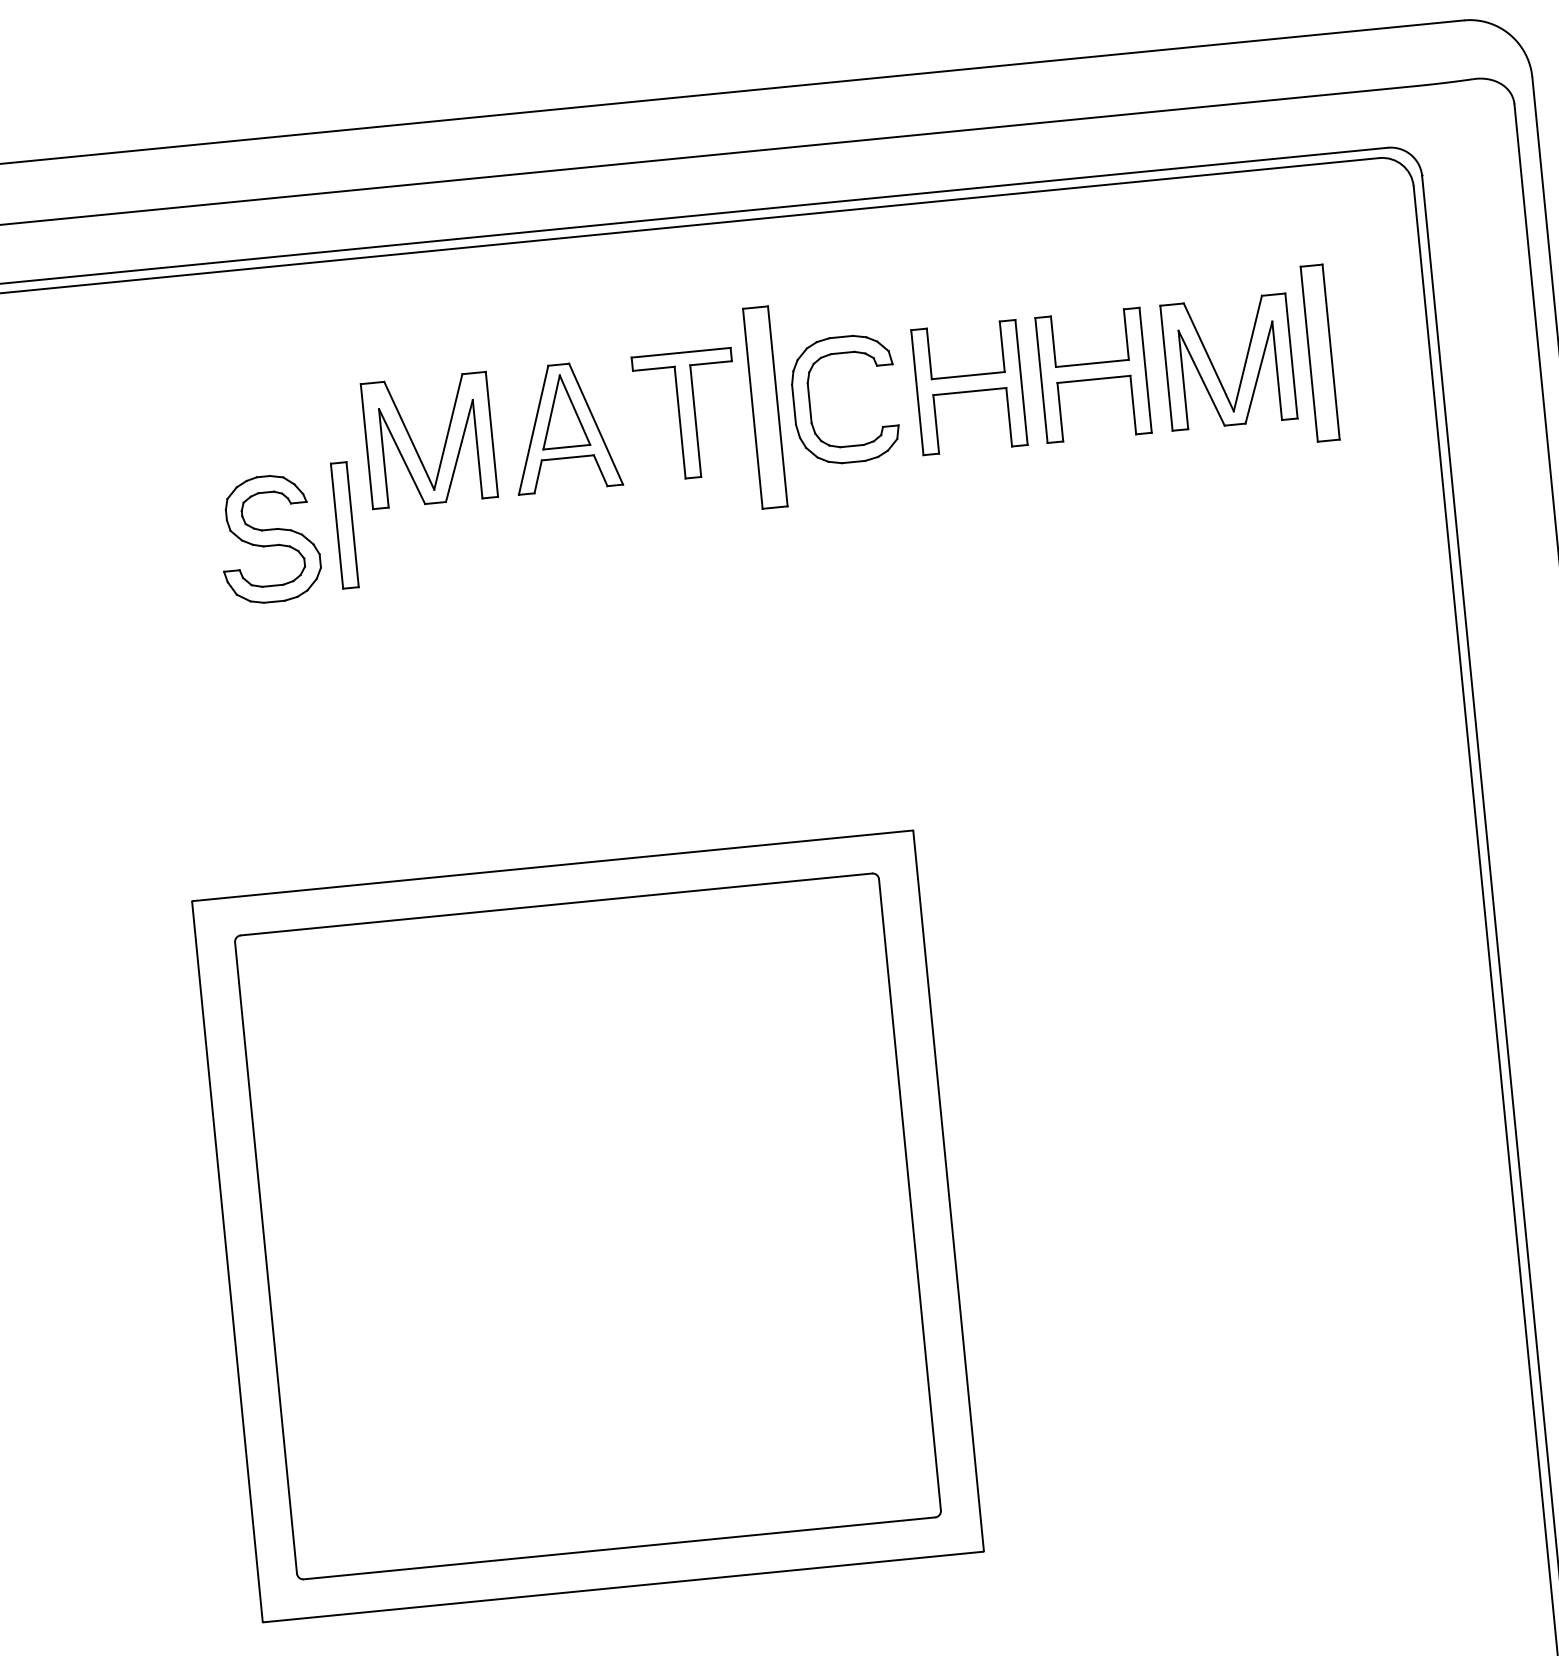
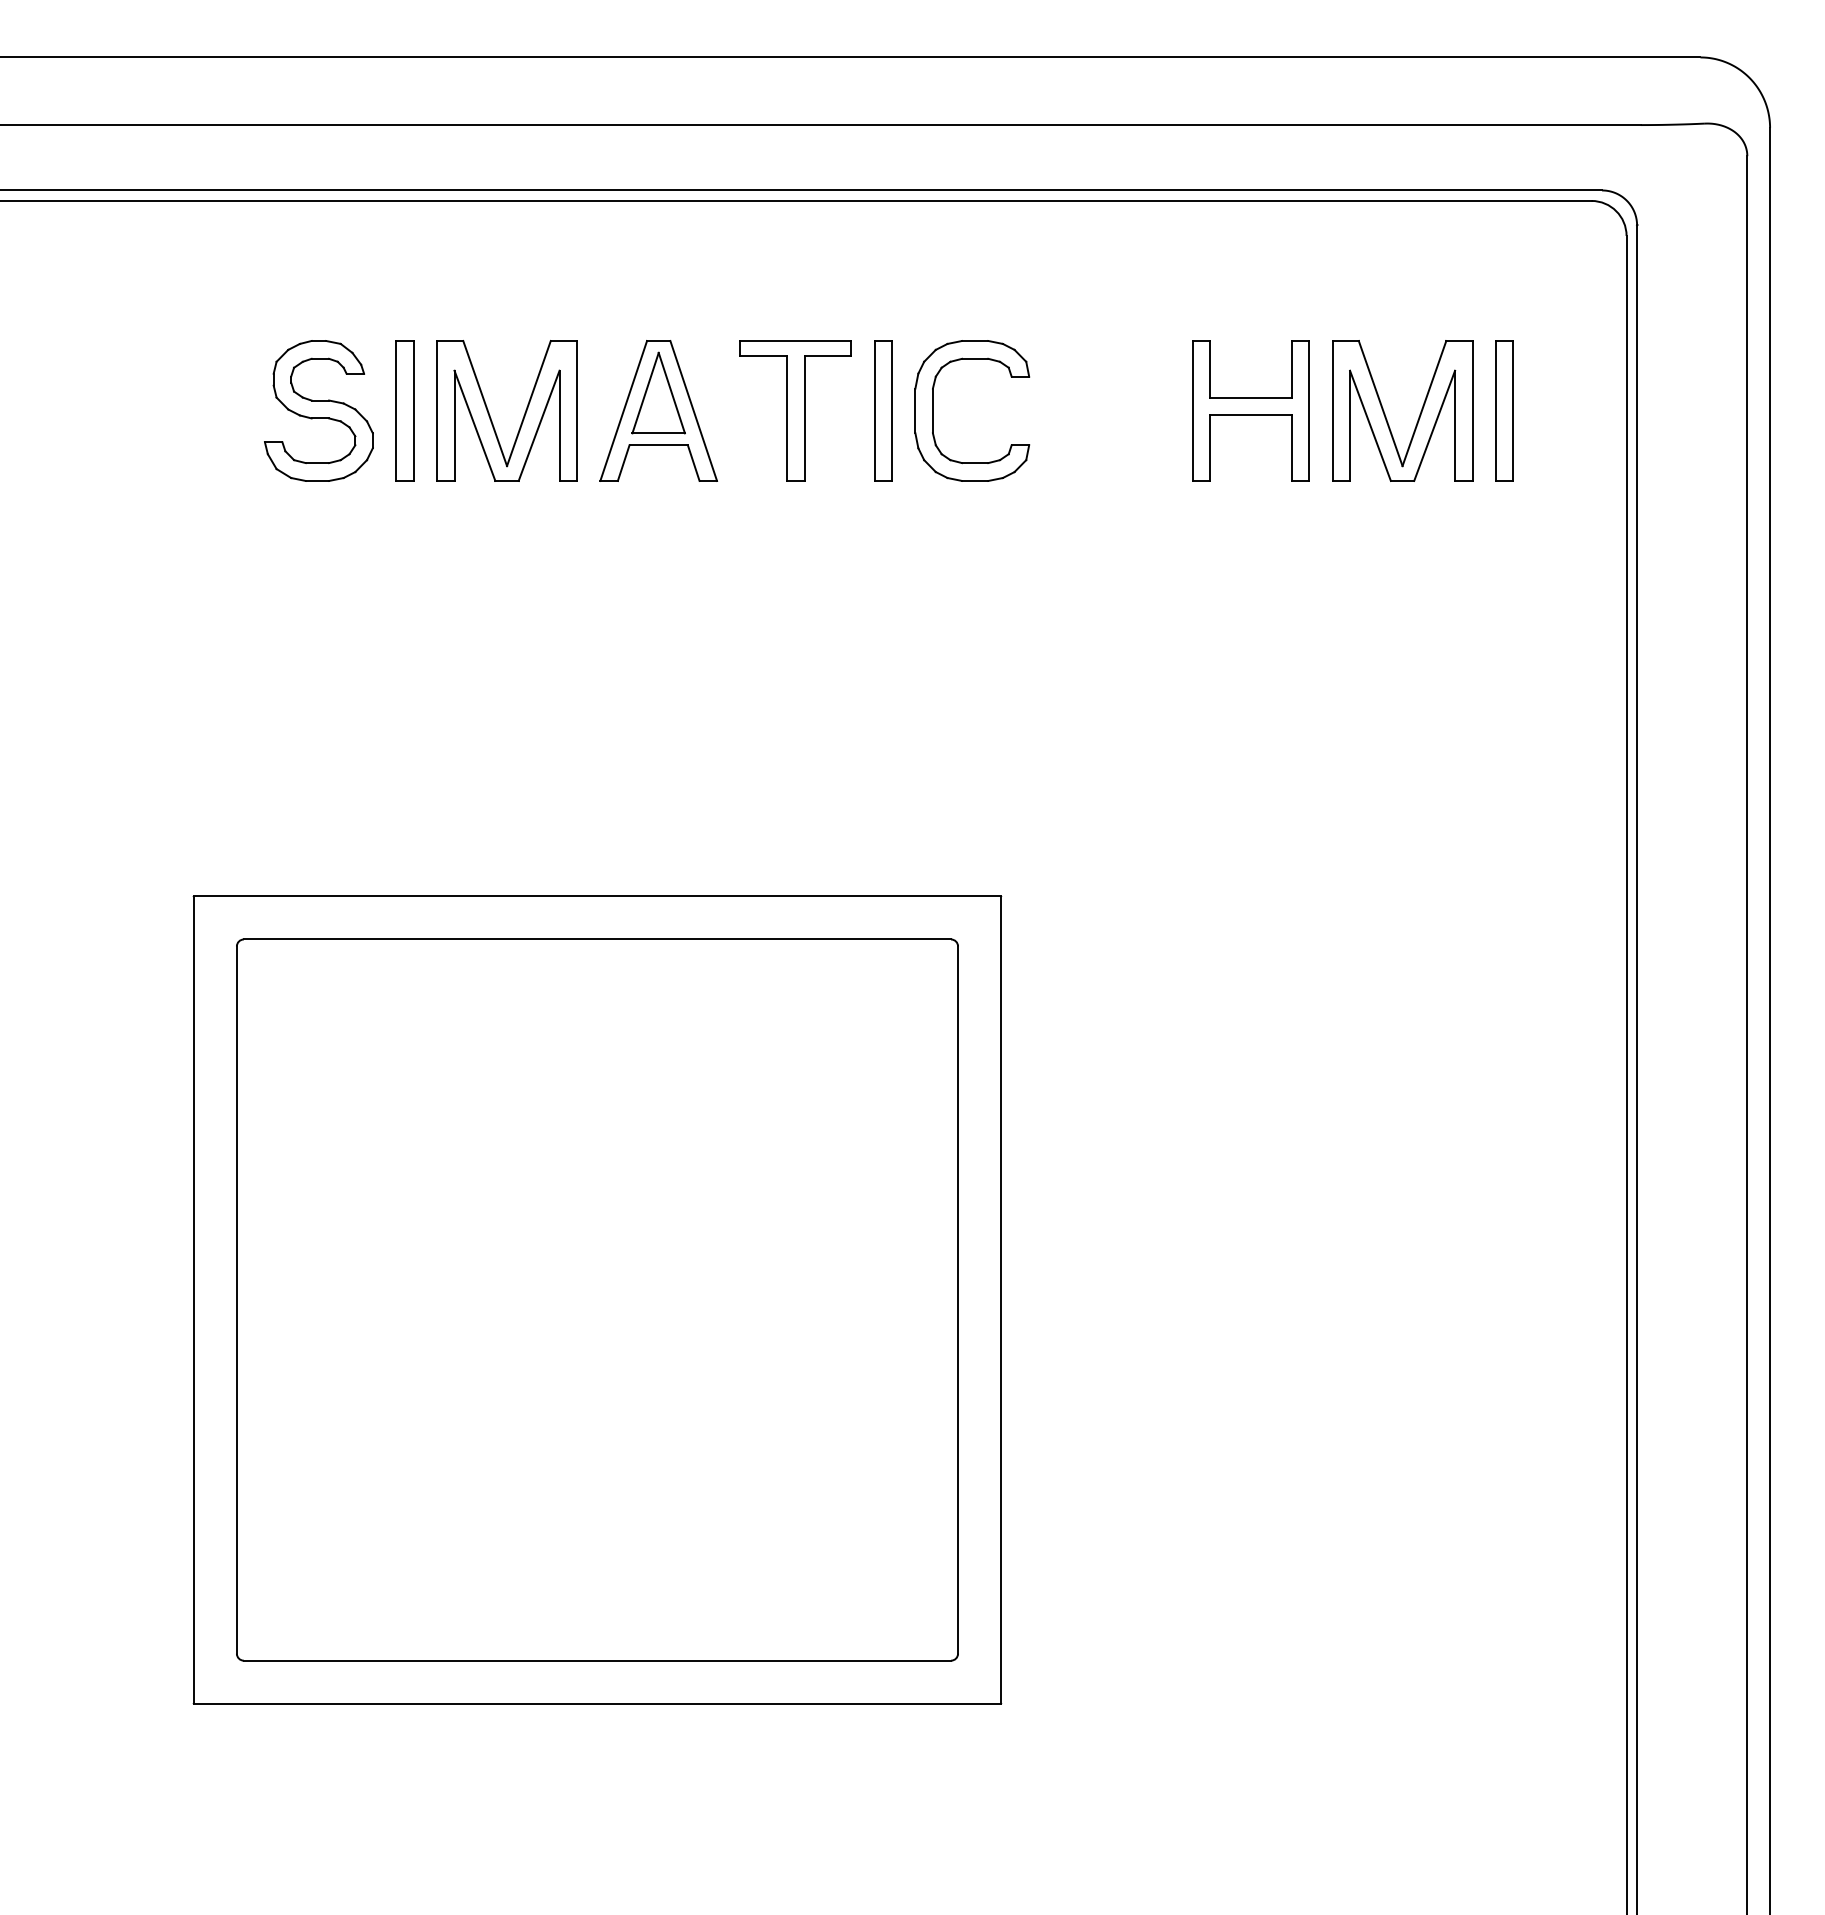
part: (1319, 352) -> (1504, 410), size x0.71
part: (969, 387) -> (1111, 410), removed
part: (765, 407) -> (883, 410), size x0.62
part: (344, 525) -> (404, 410), moved
part: (269, 538) -> (318, 410), moved

